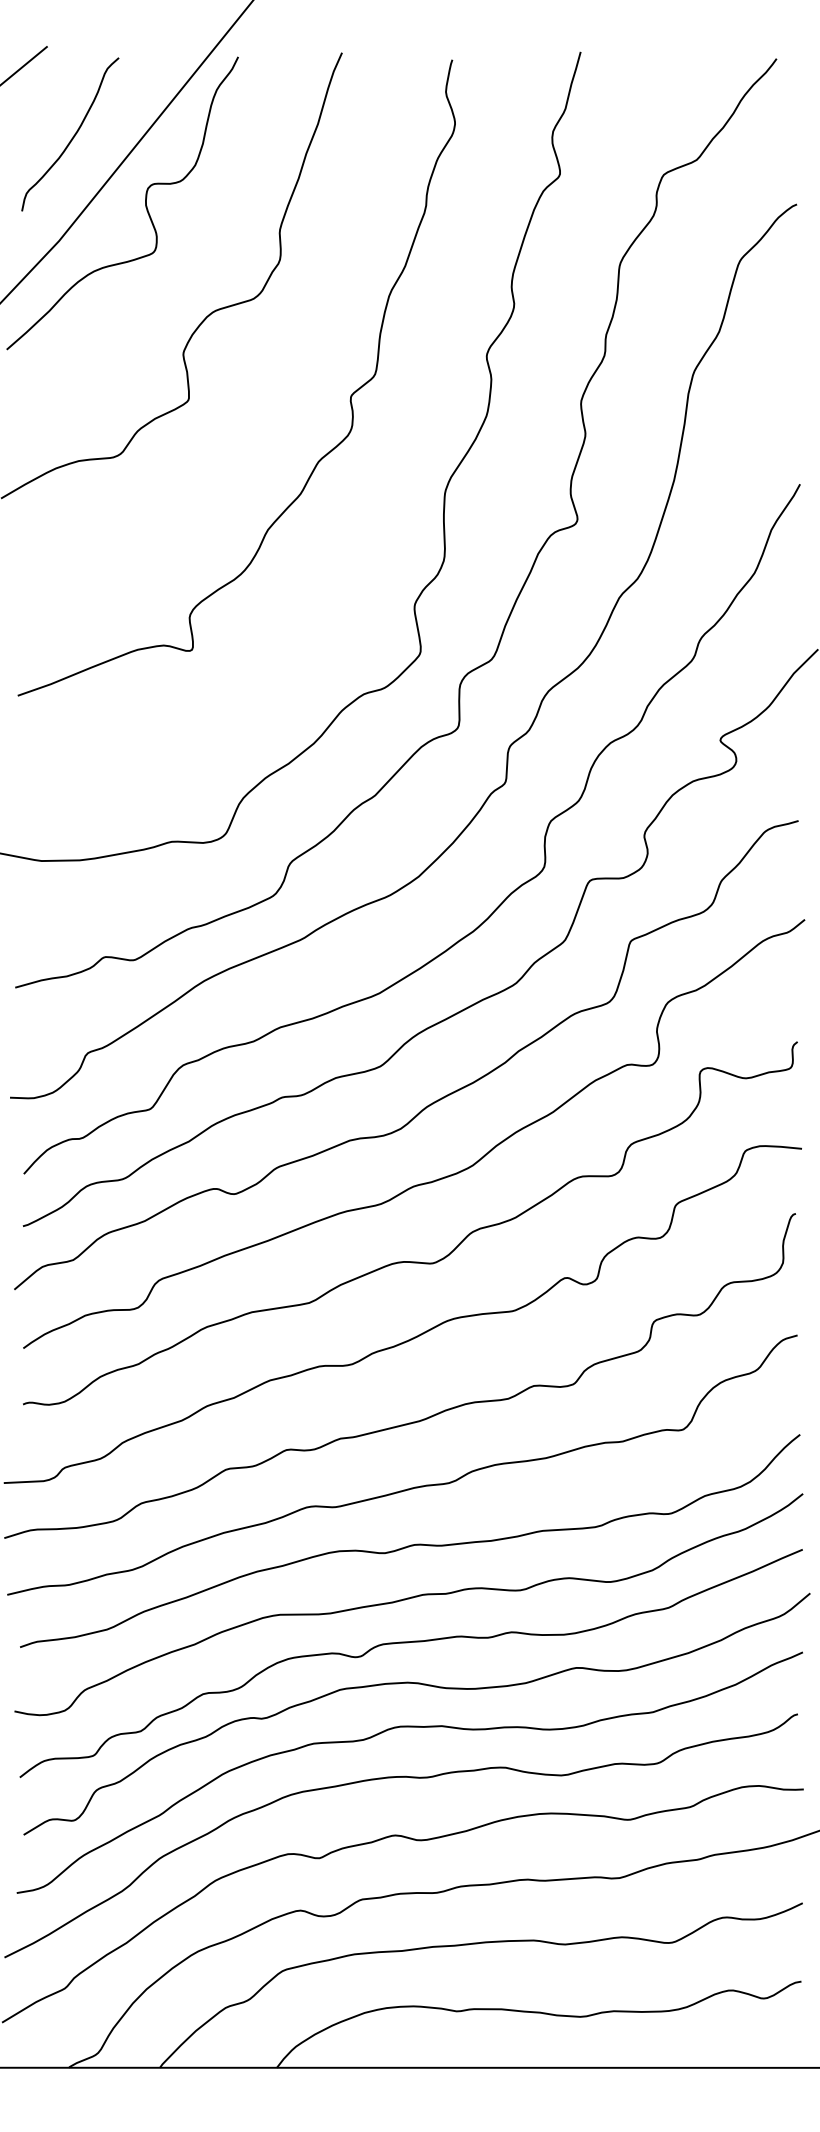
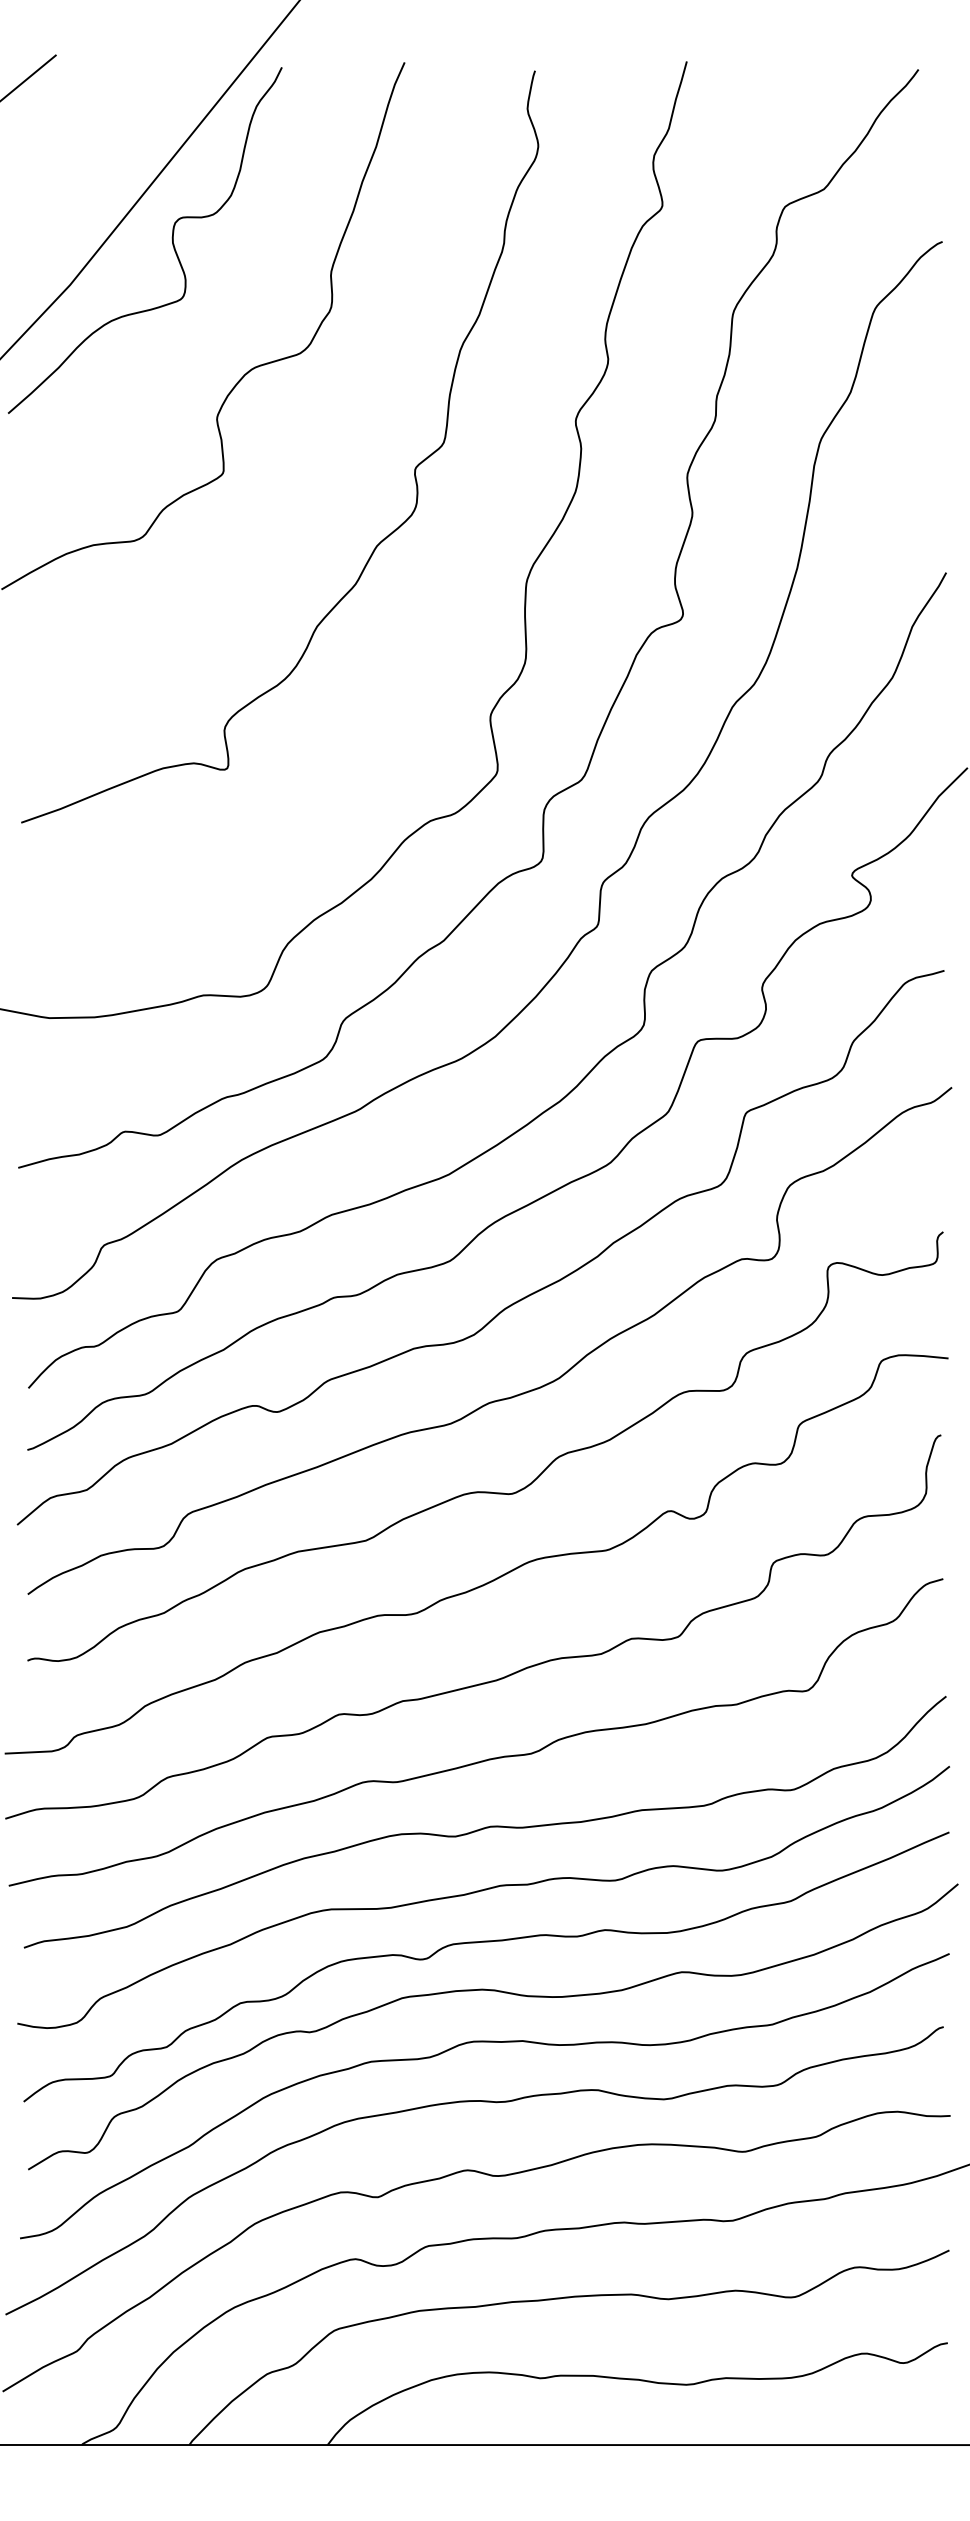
curve: (72, 136) -> (85, 161), removed

